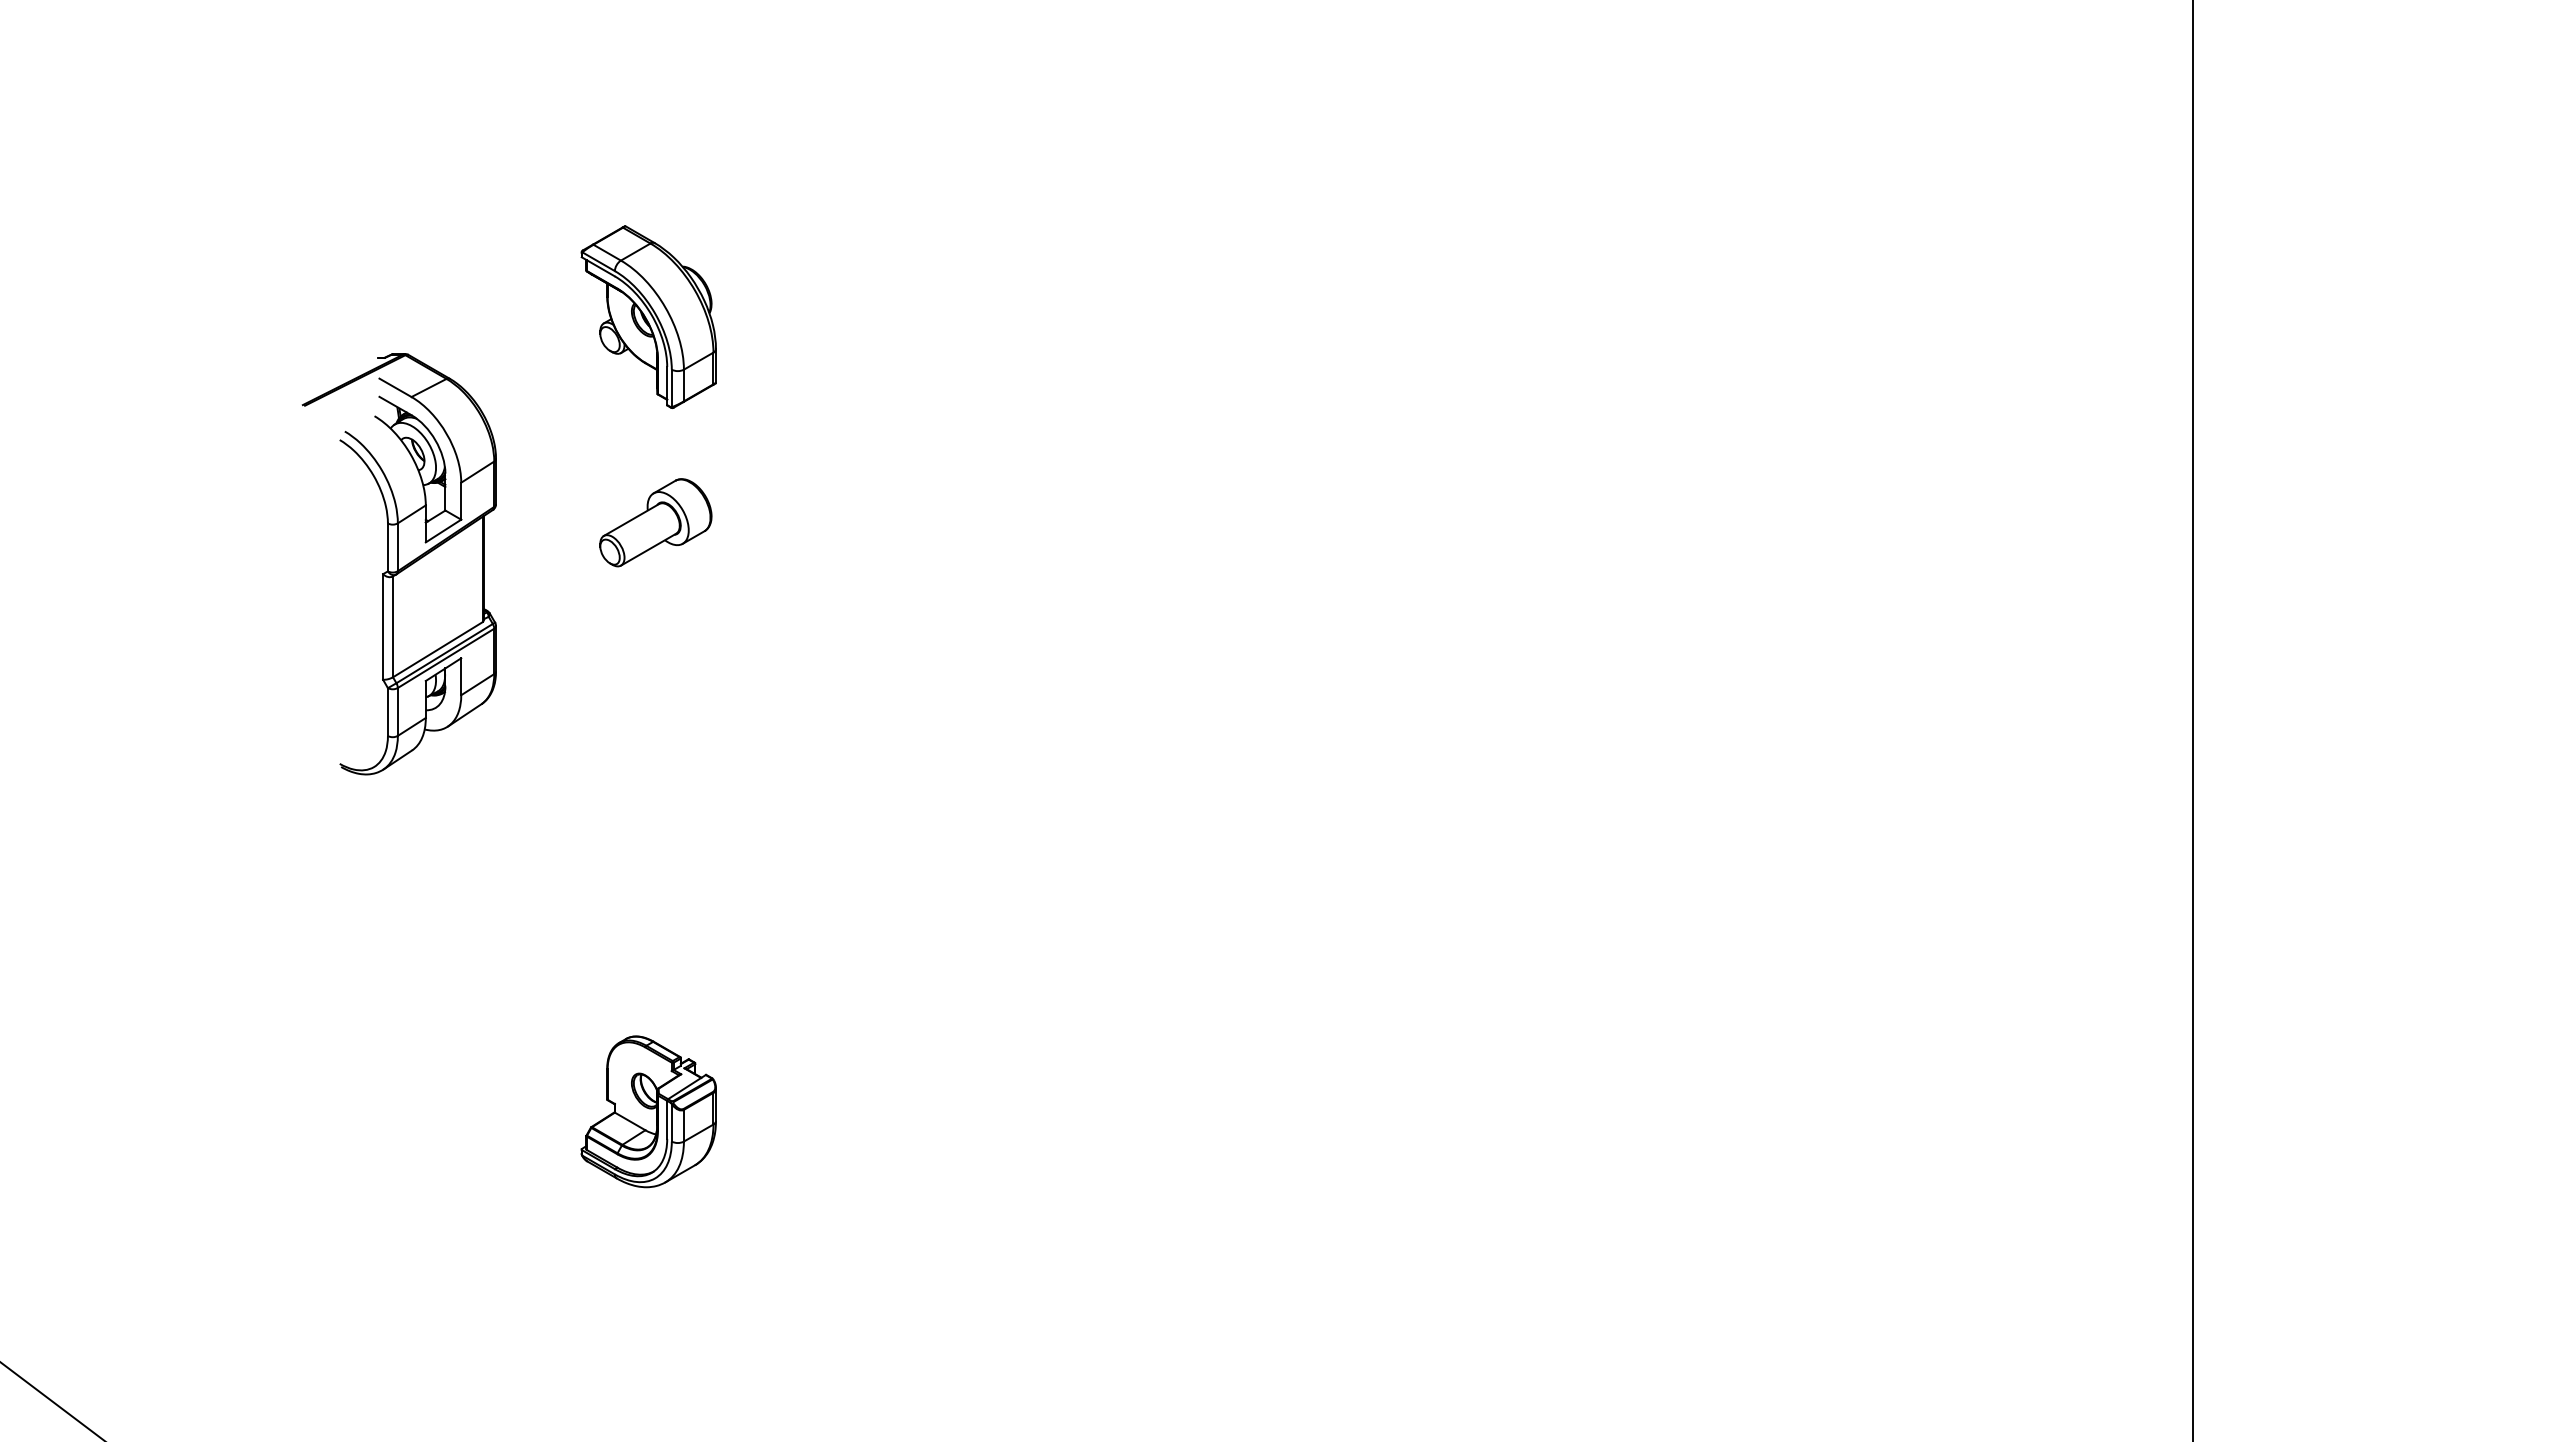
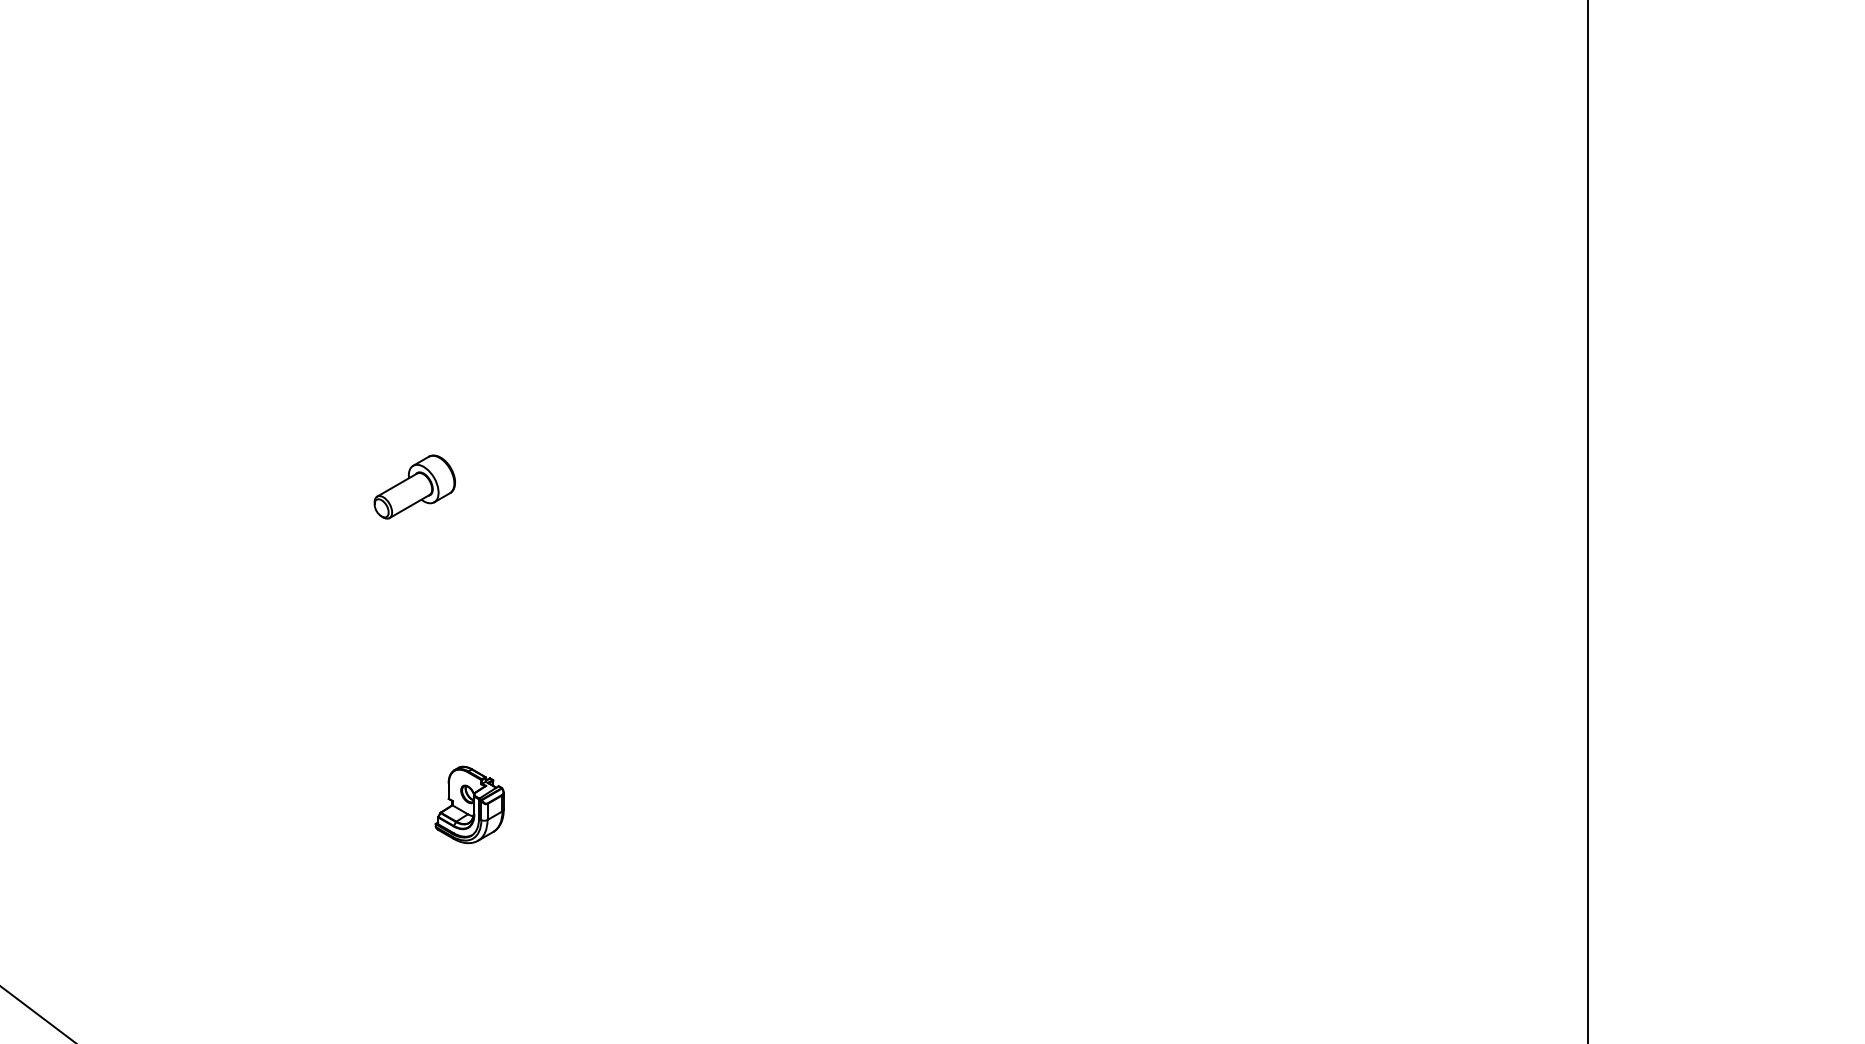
part: (648, 316) -> (469, 229), removed
part: (655, 522) -> (414, 486), moved
part: (398, 564) -> (288, 408), removed
part: (648, 1111) -> (469, 804), size x0.7

